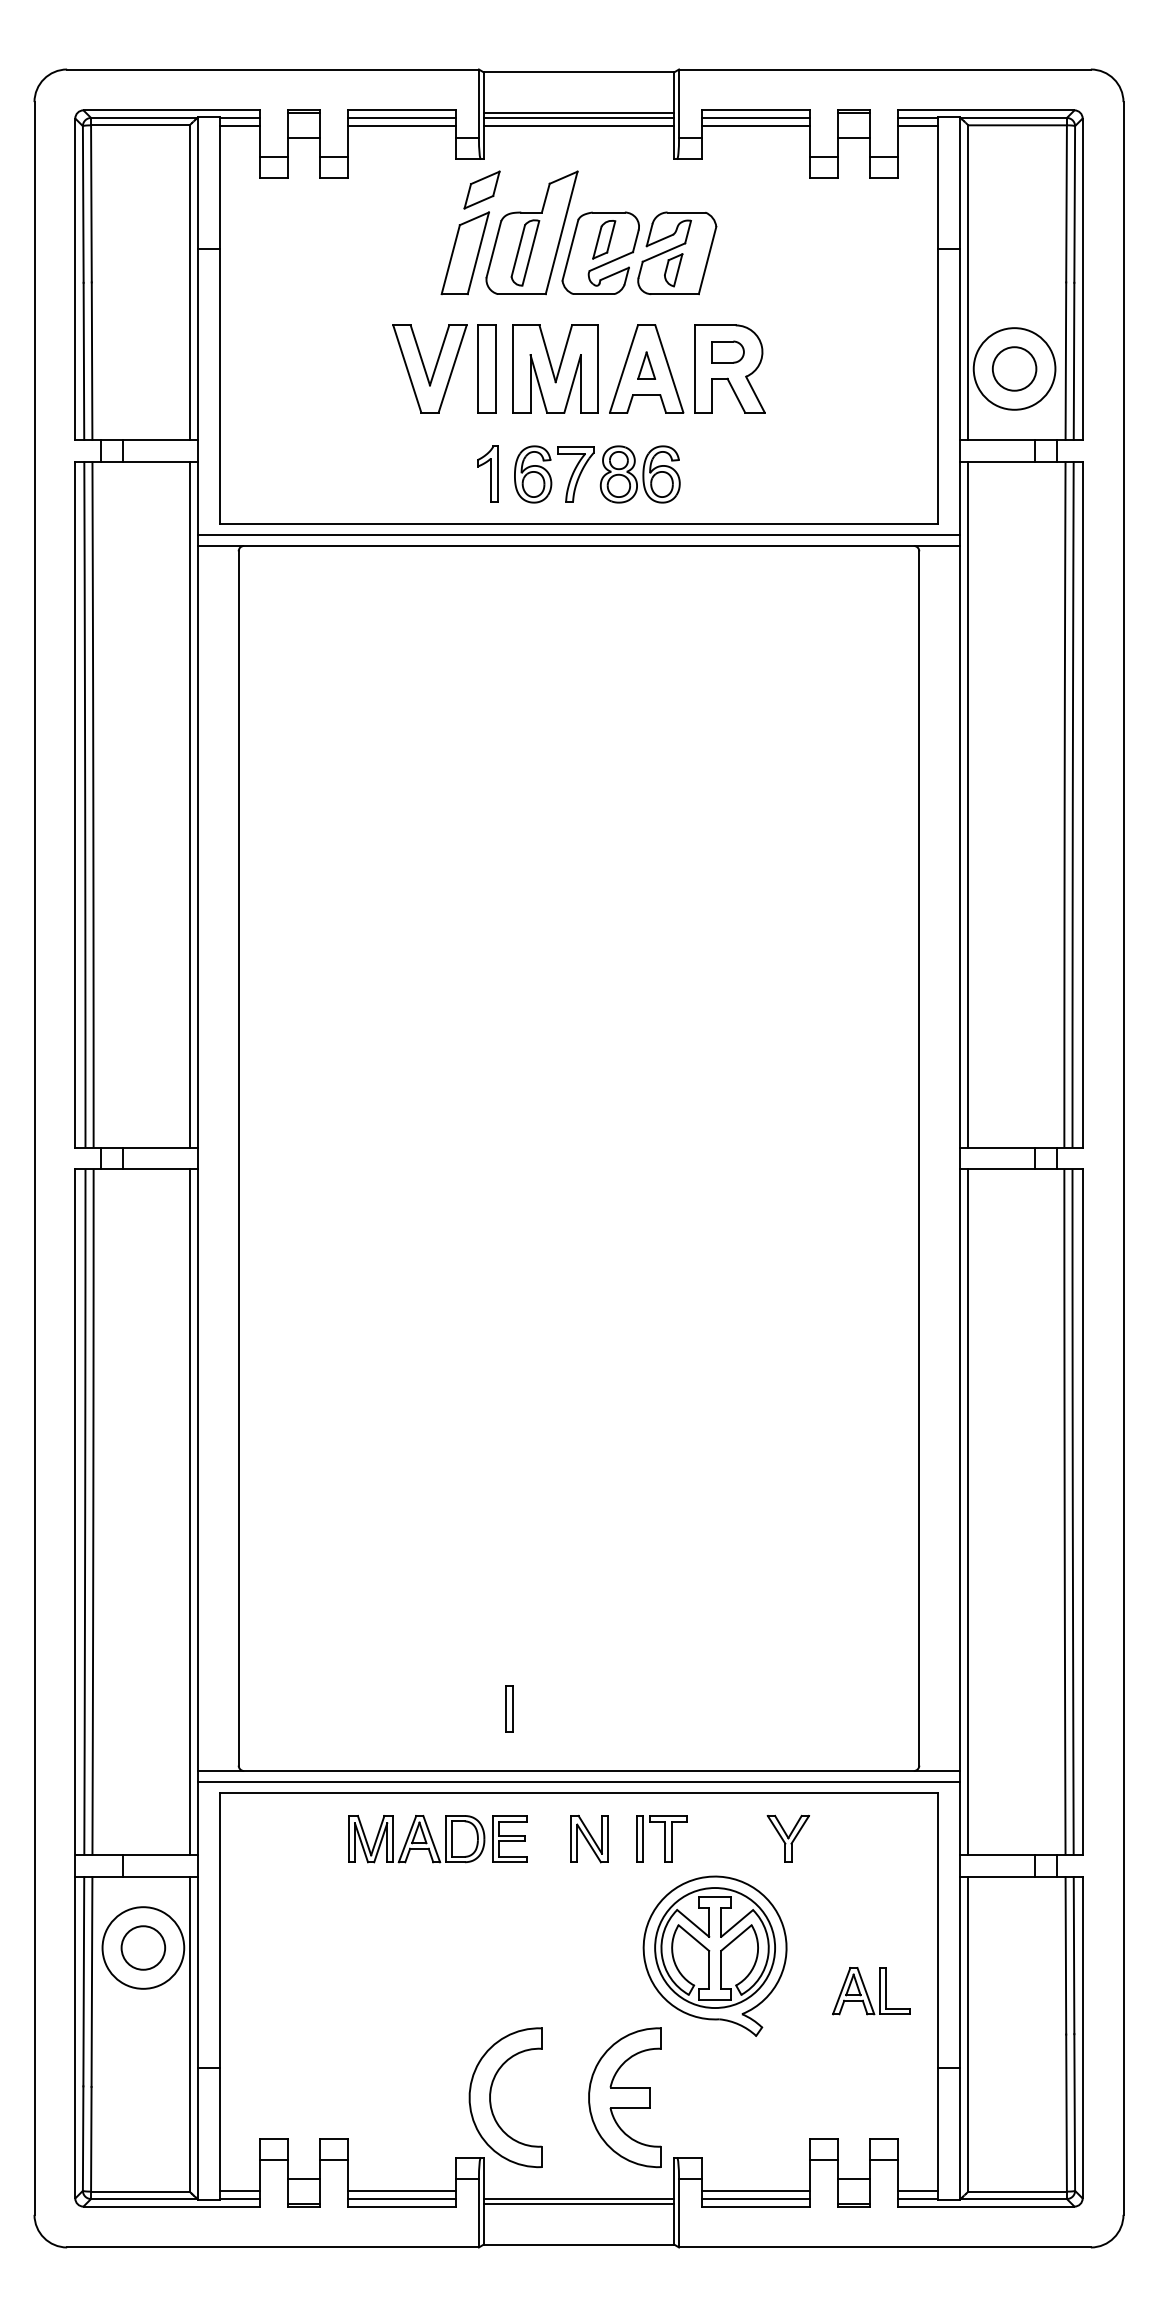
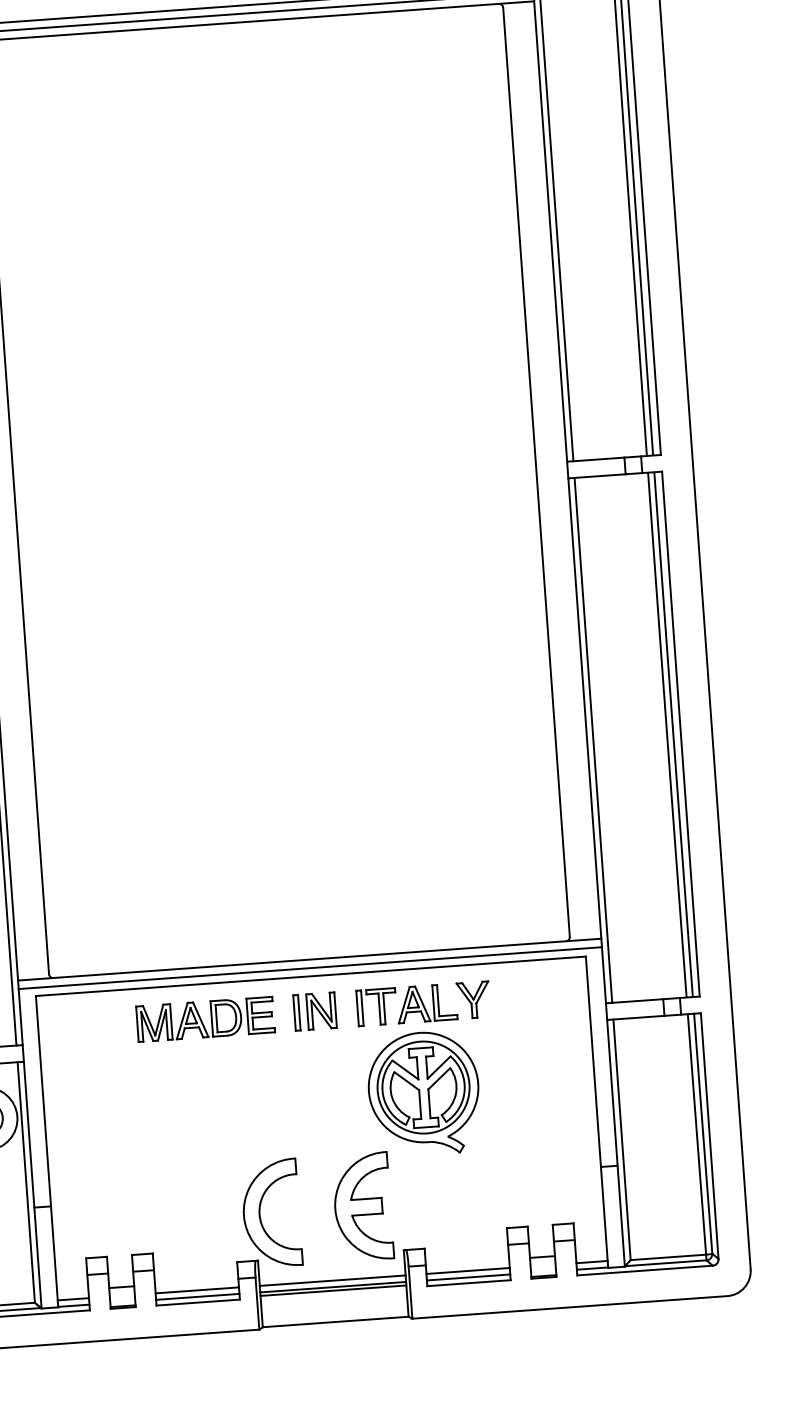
part: (509, 1708) -> (296, 1012), moved
part: (871, 1991) -> (427, 1003), moved
line: (578, 2190) -> (332, 1280), added

